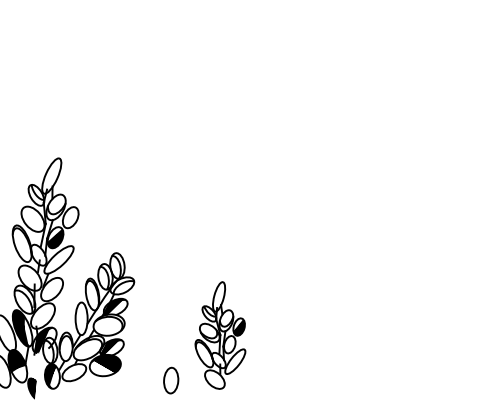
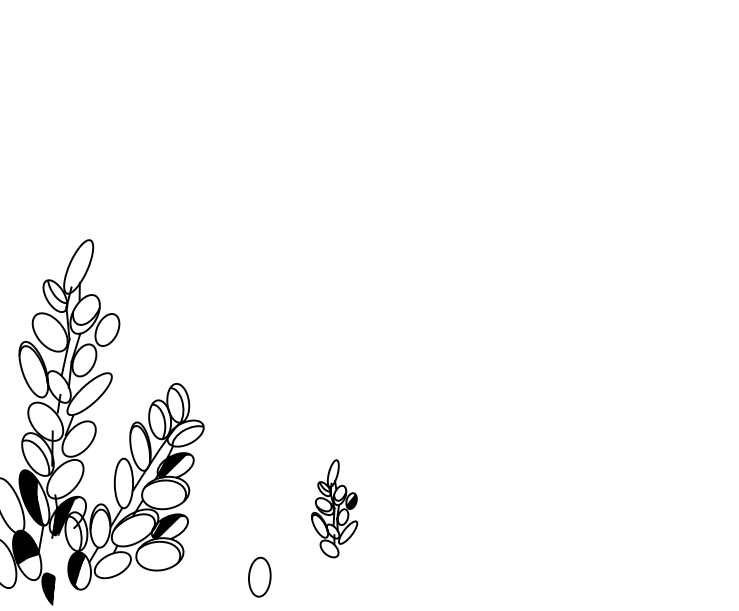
fill: (55, 238) -> (84, 361), removed
part: (220, 335) -> (334, 508), size x0.6
fill: (106, 363) -> (161, 551), removed

